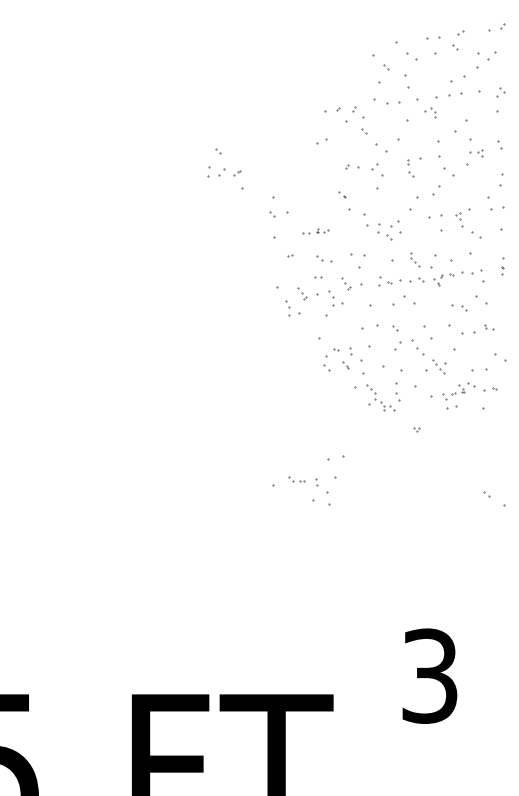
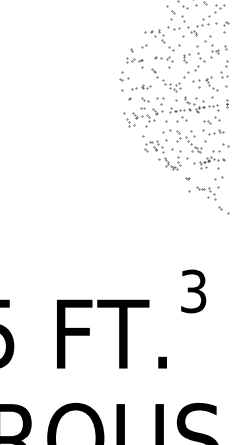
part: (224, 168) -> (134, 58), moved
part: (316, 231) -> (141, 87), size x1.67
part: (307, 480) -> (205, 188), moved

